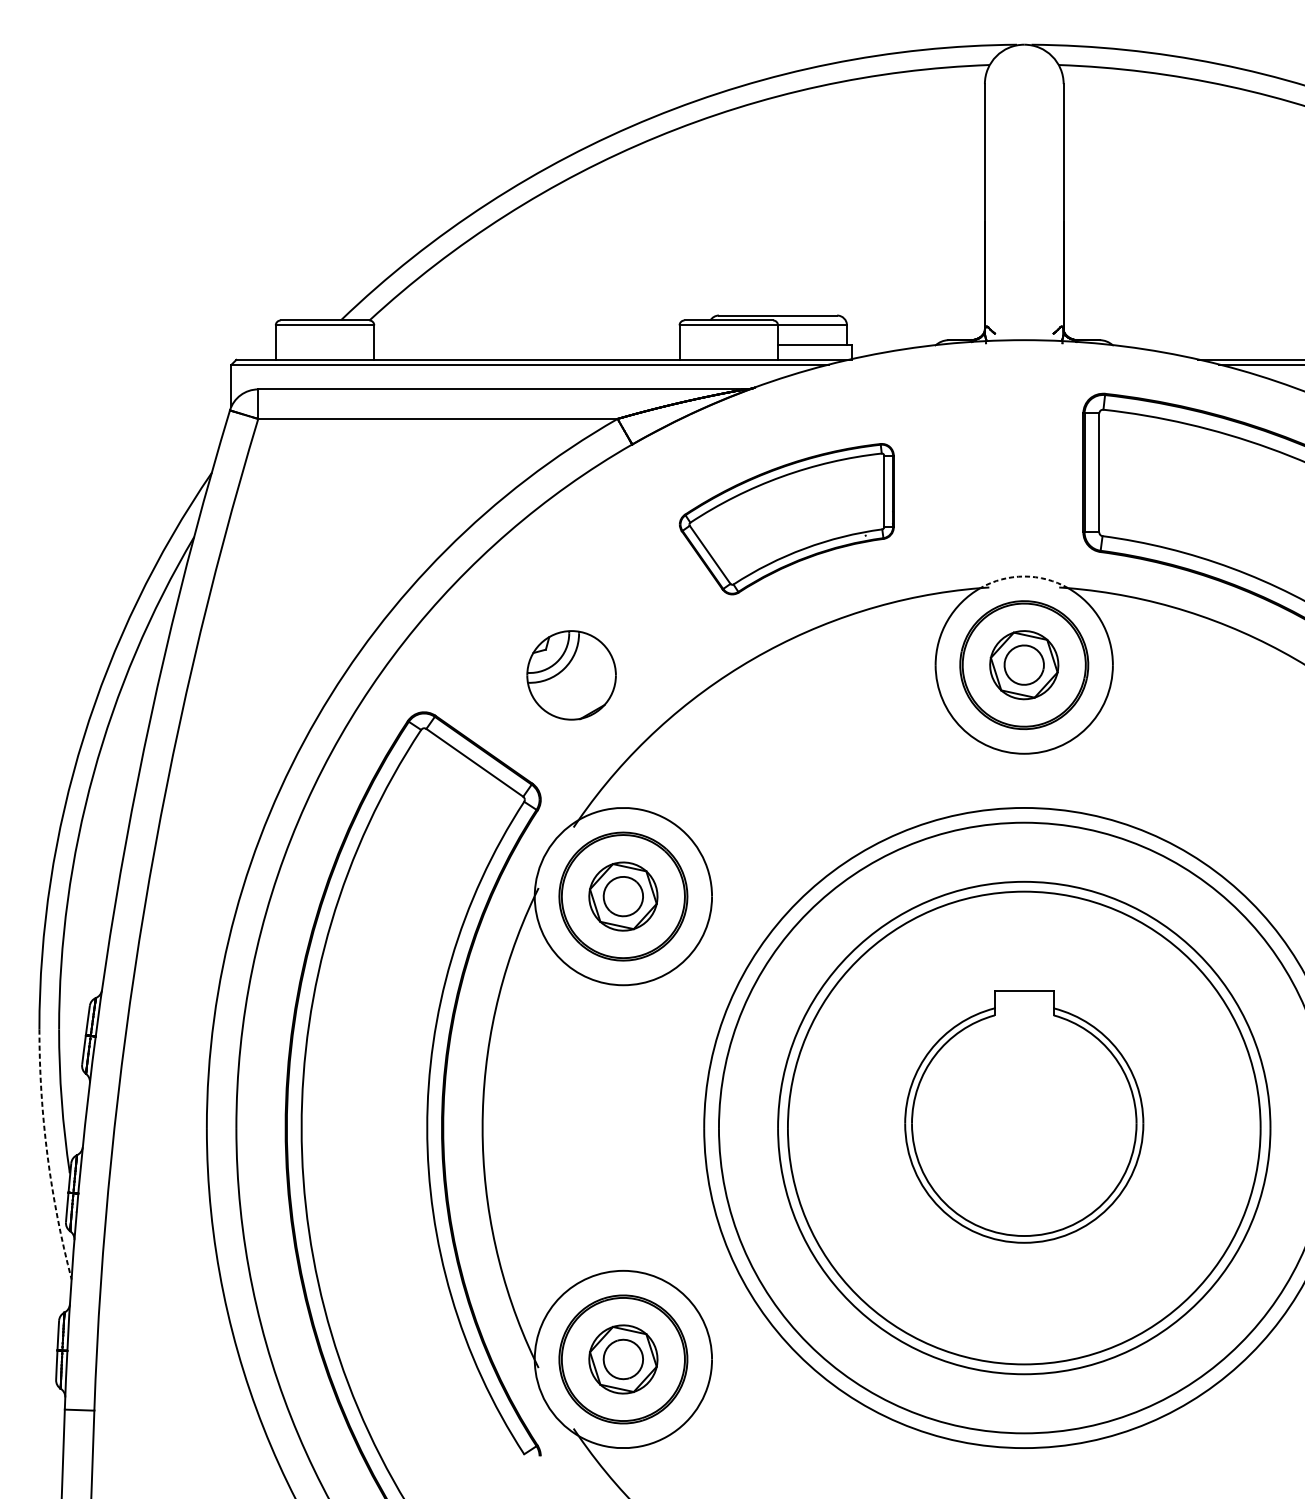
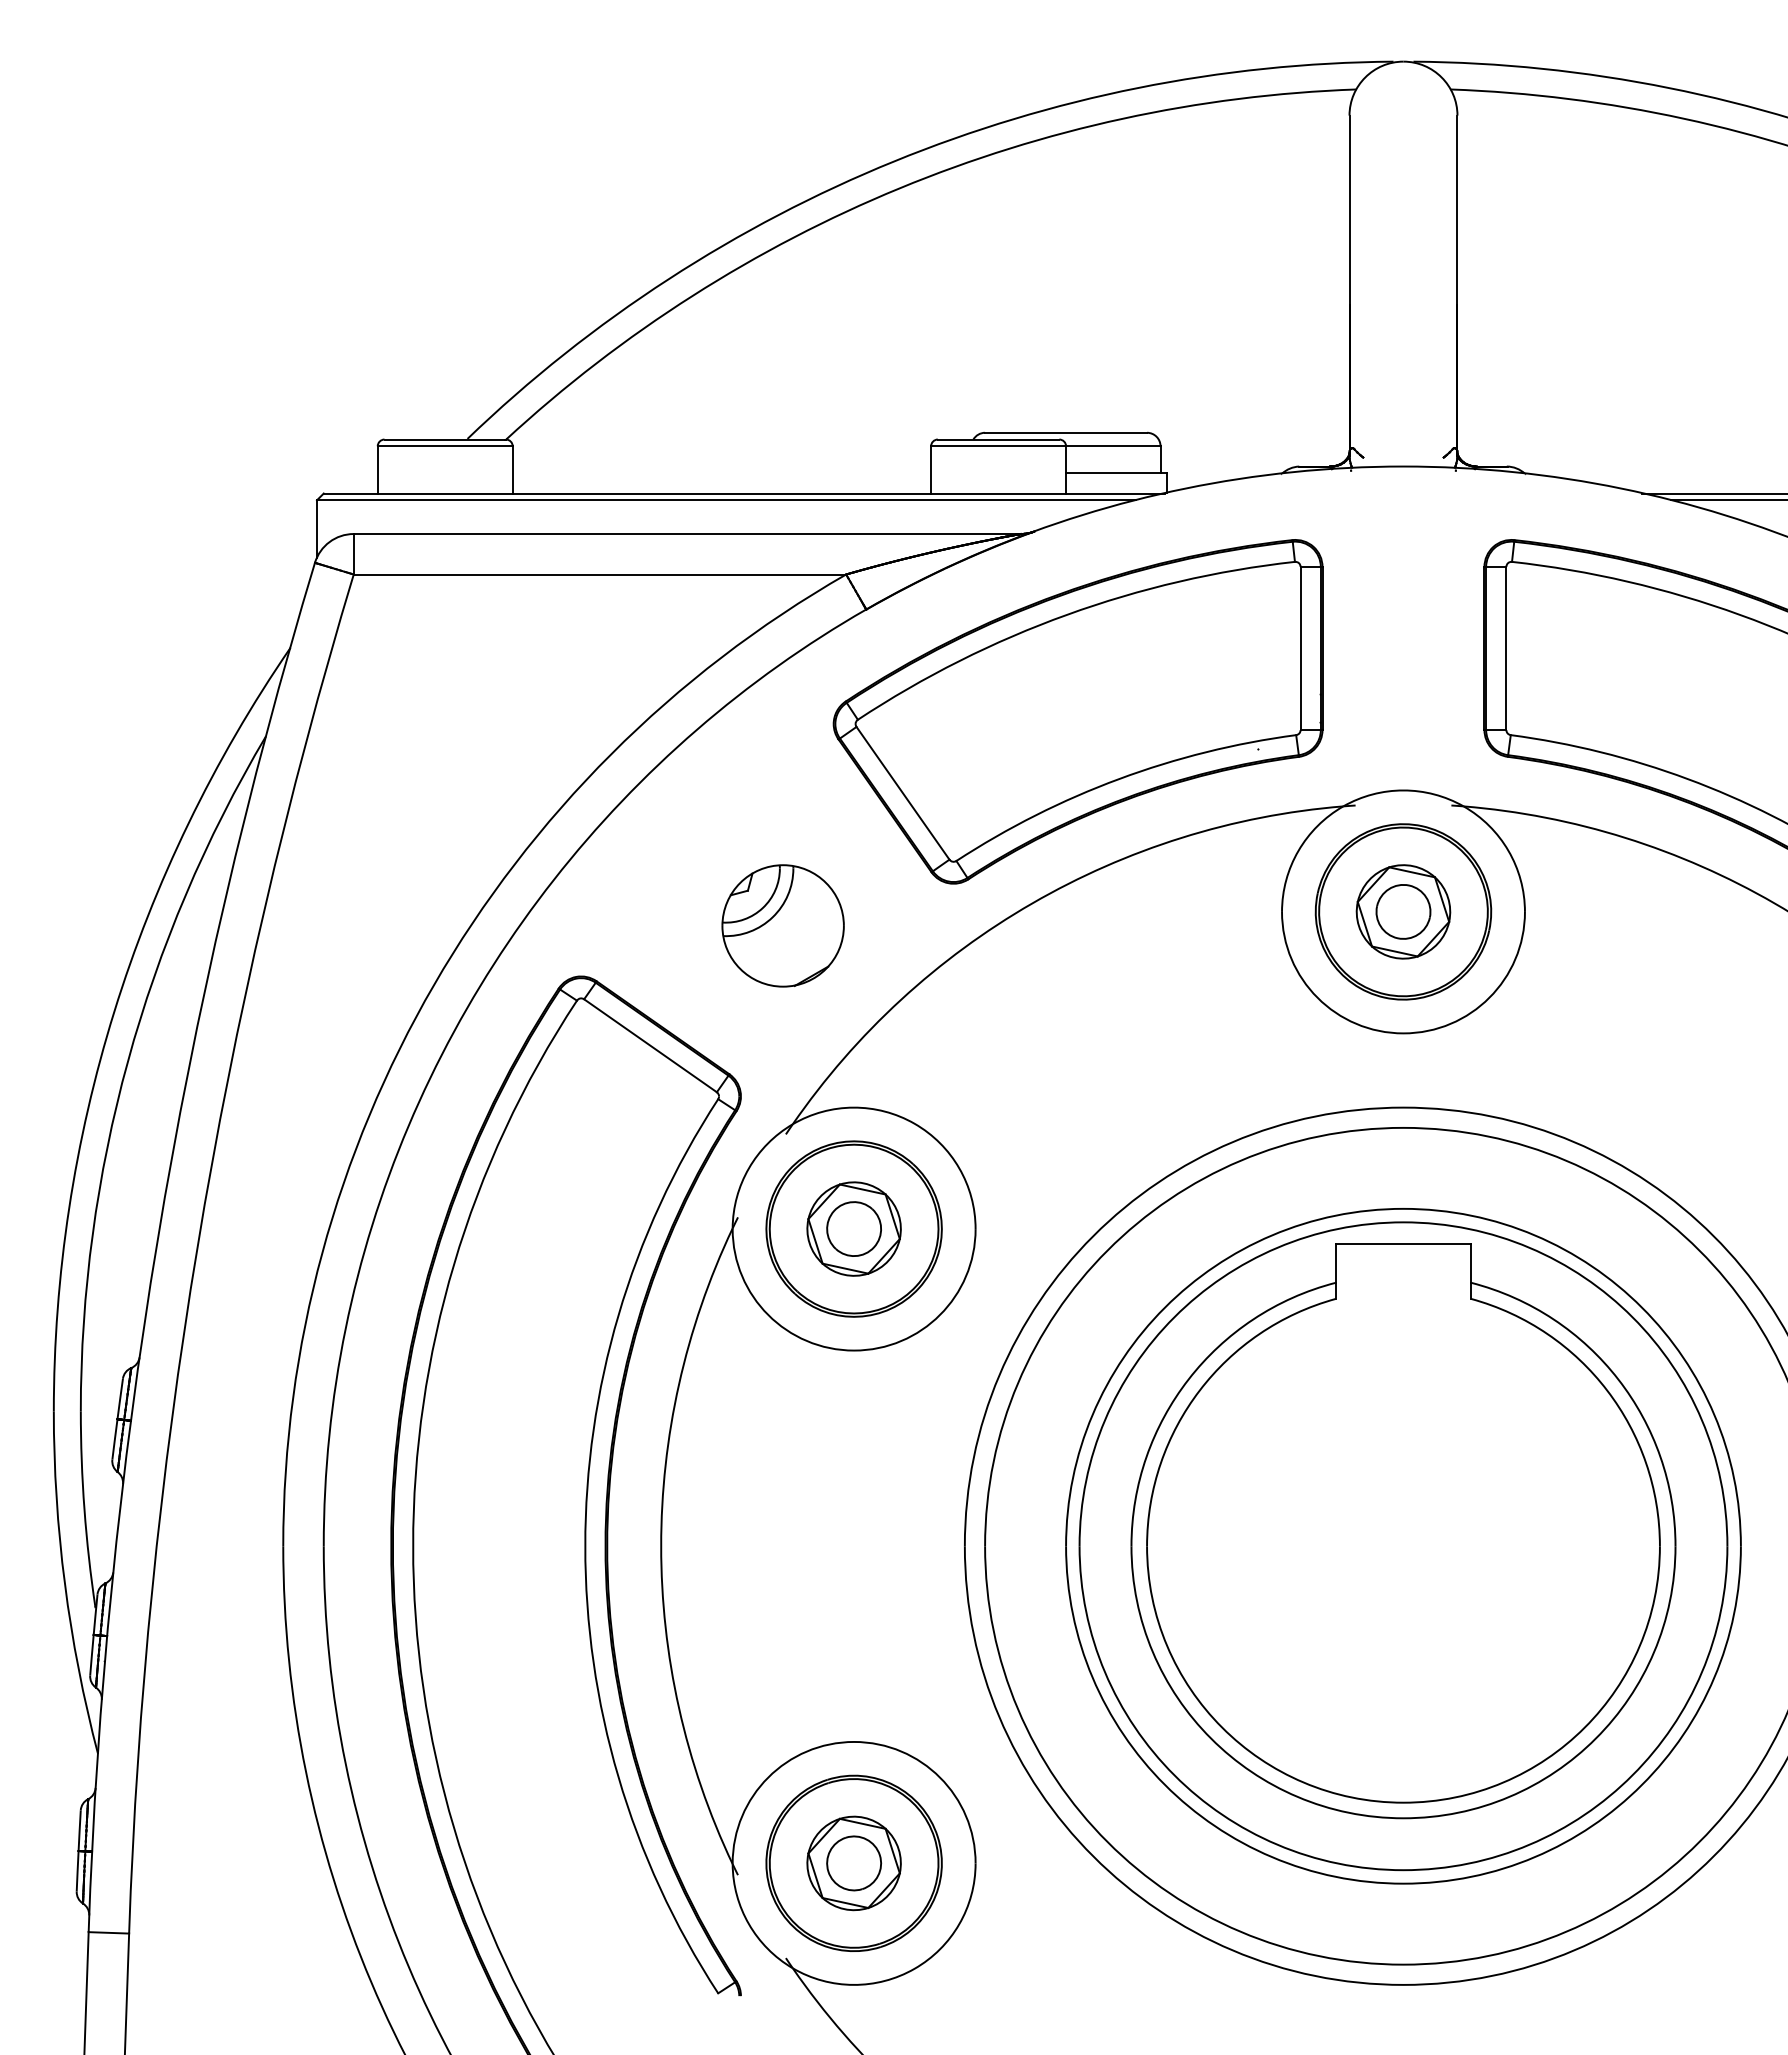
part: (786, 518) -> (1077, 711), size x1.67
arc: (1024, 576) -> (1403, 790), dashed -> solid
part: (1024, 1117) -> (1403, 1531), size x1.67
arc: (47, 1155) -> (64, 1584), dashed -> solid

